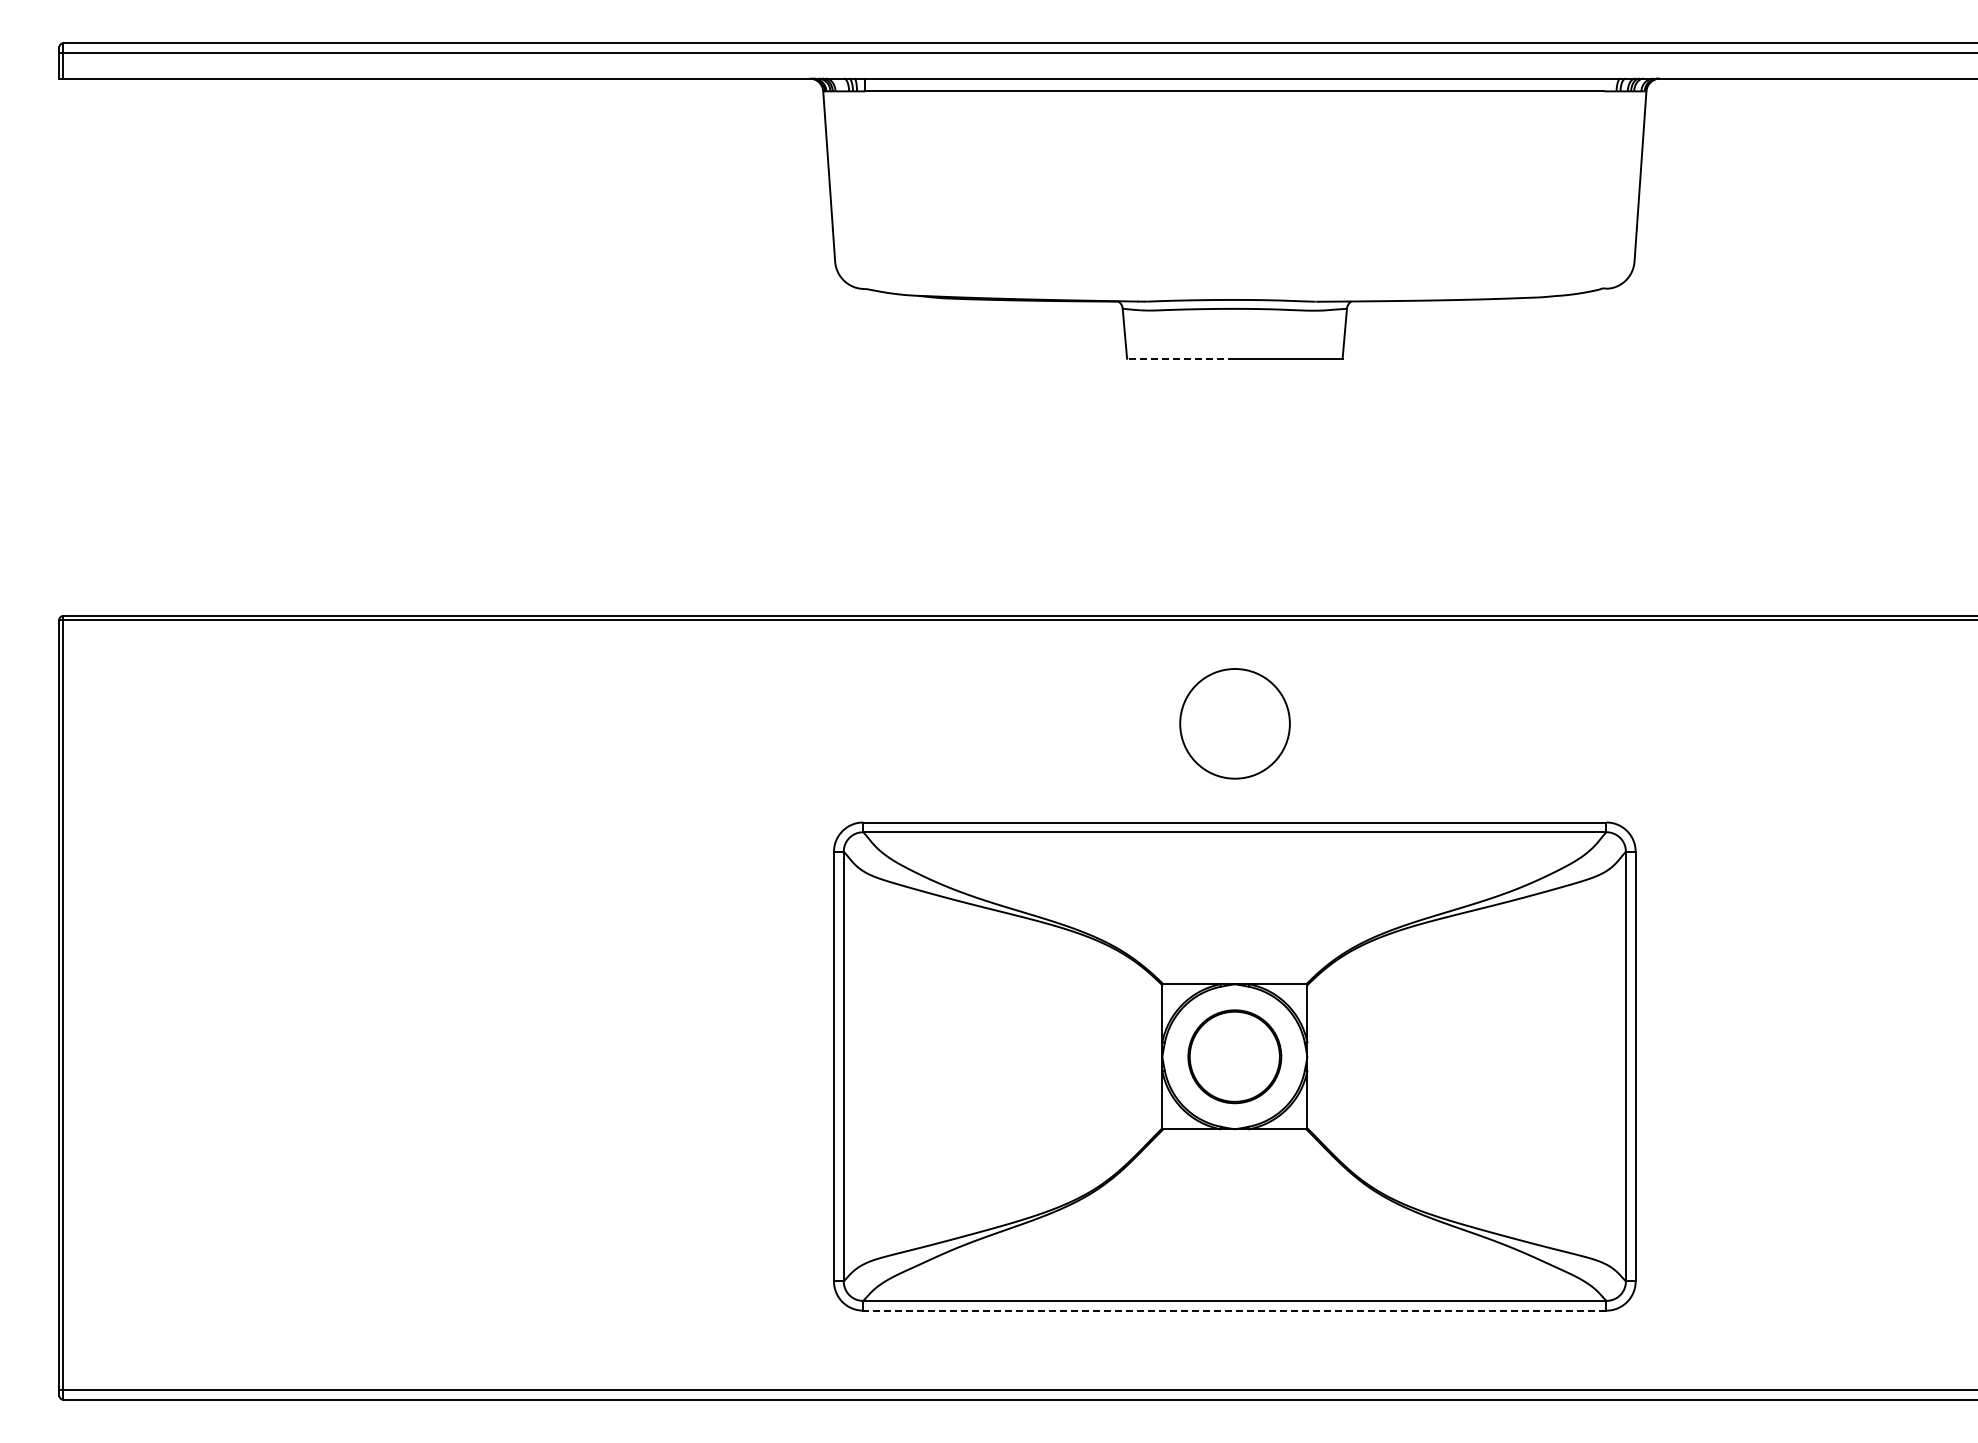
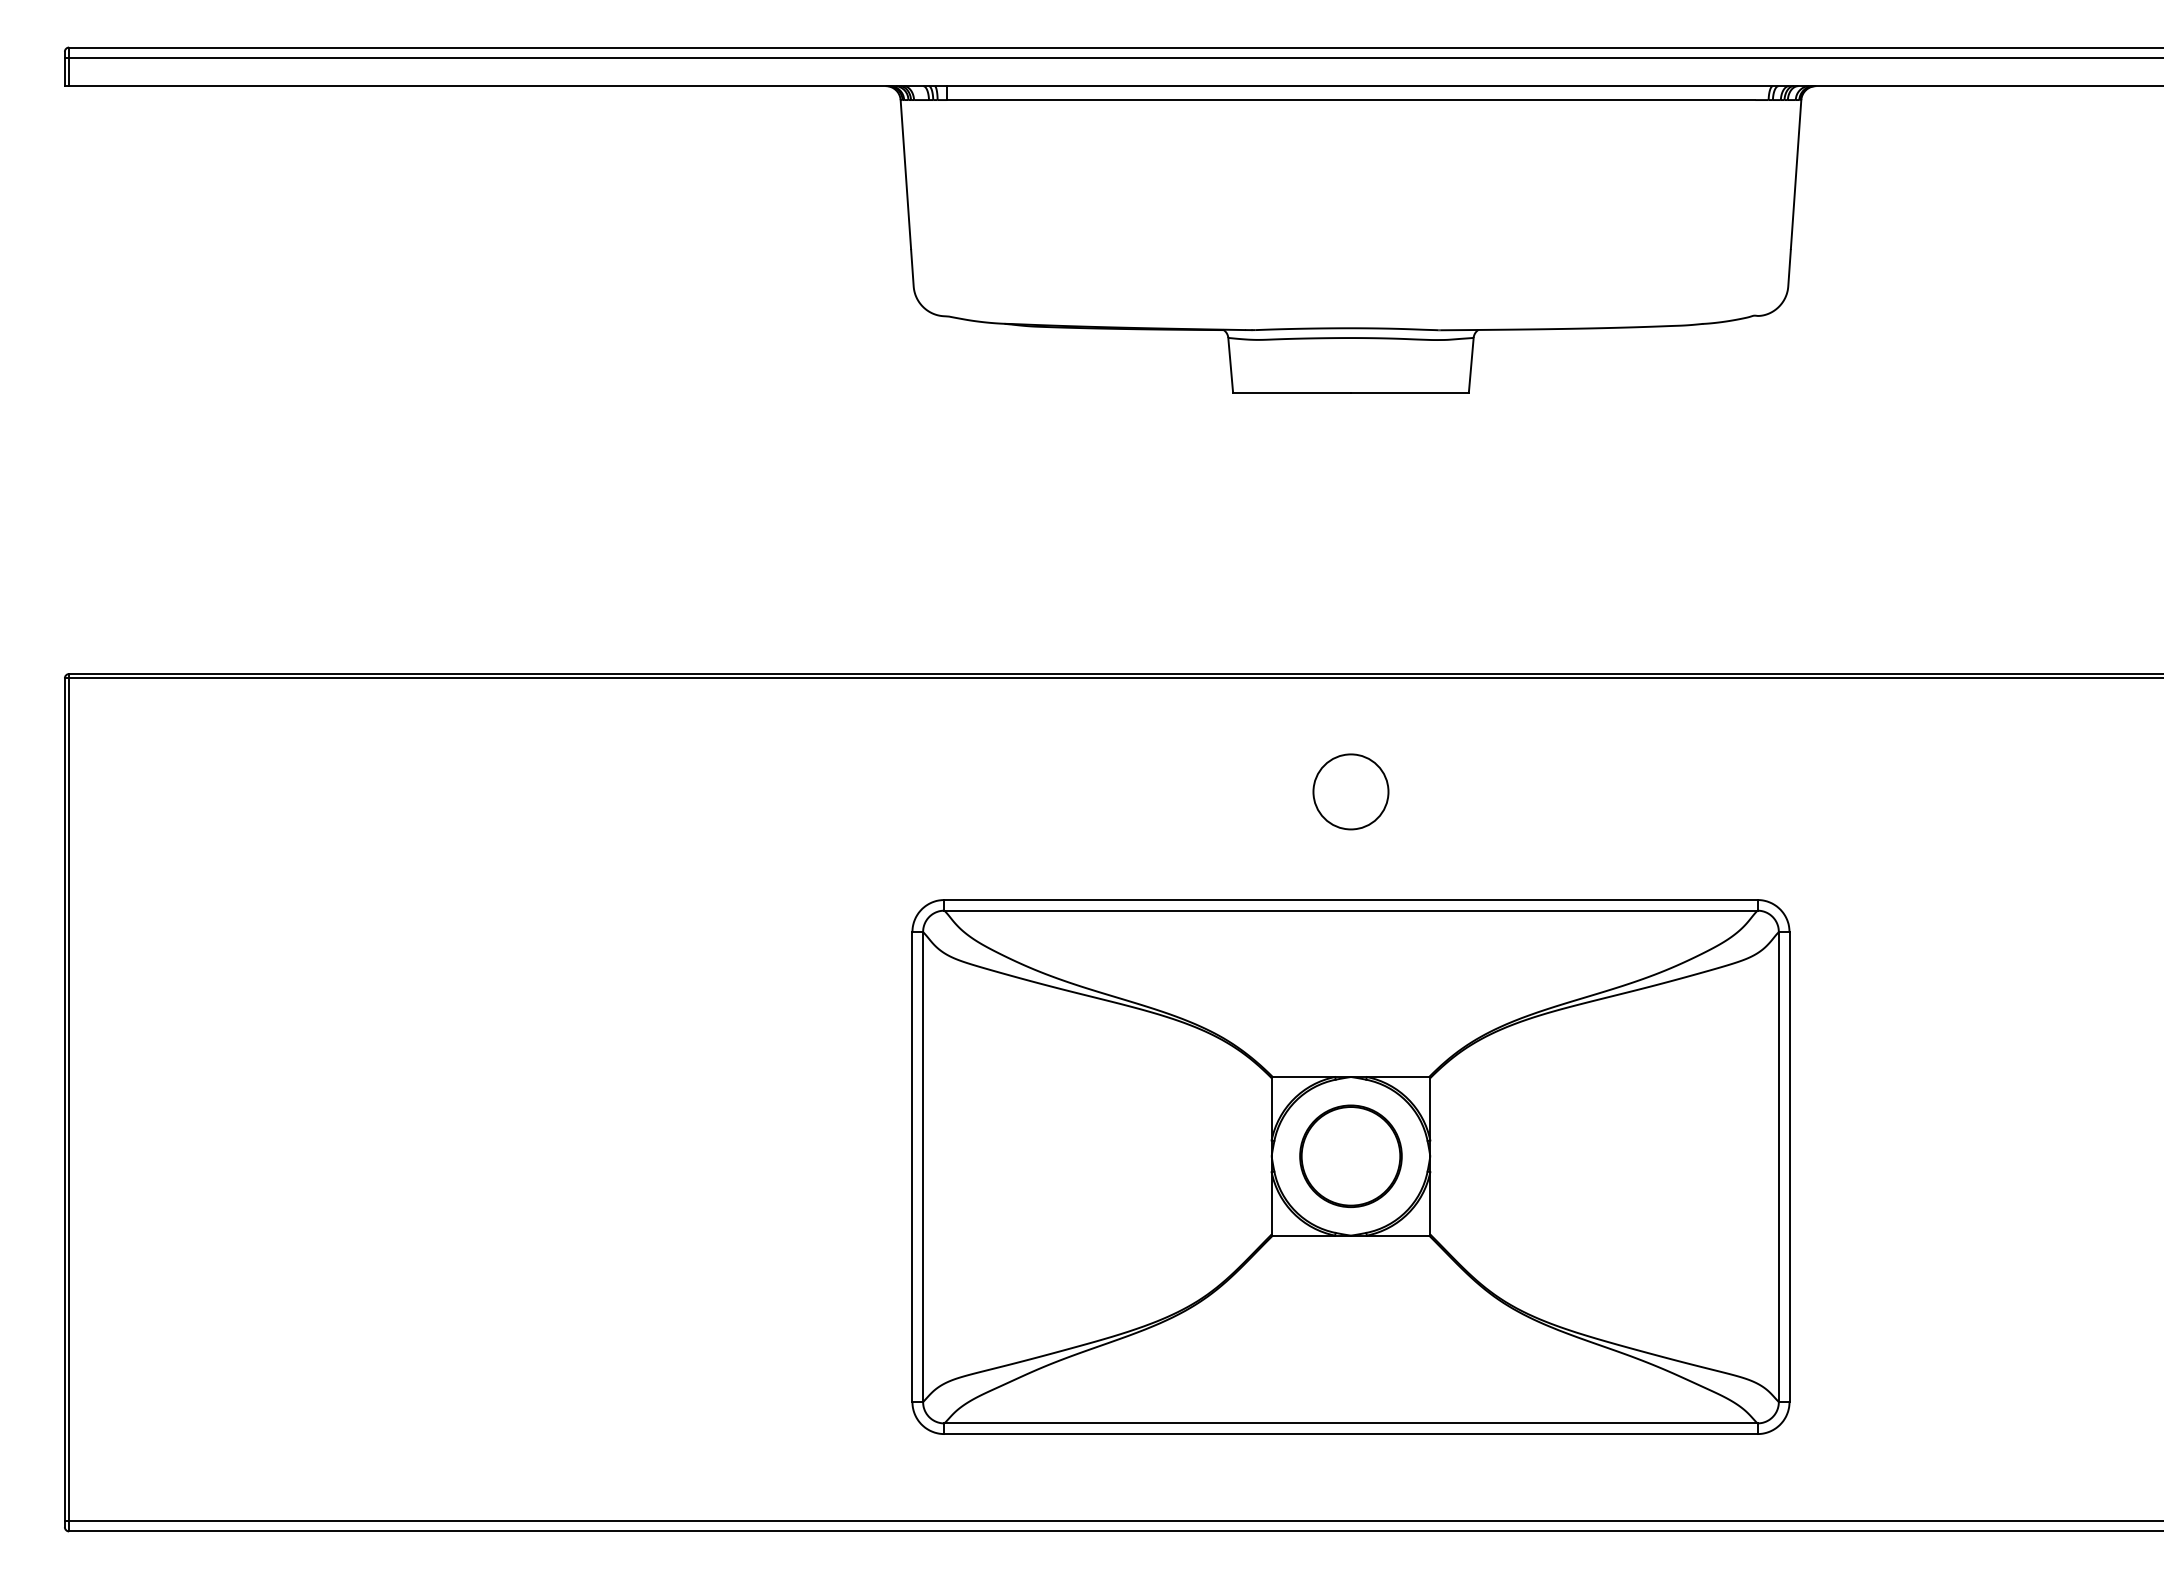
line: (1180, 358) -> (1291, 392), dashed -> solid
circle: (1234, 723) -> (1350, 791), size x0.62
line: (1234, 1310) -> (1350, 1433), dashed -> solid

